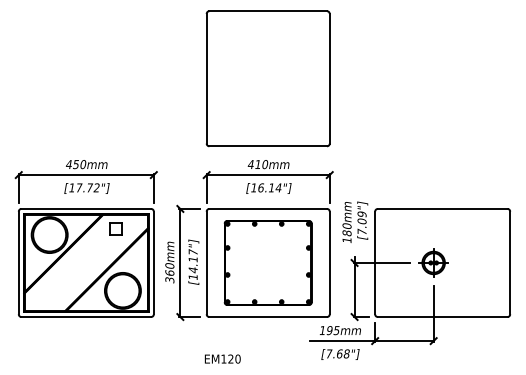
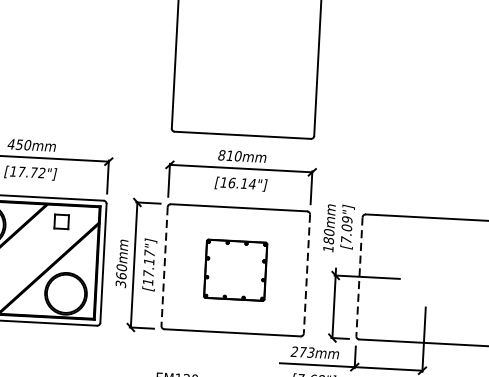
text: (250, 164) -> (221, 155), 410mm -> 810mm
part: (267, 262) -> (234, 269), size x0.6
part: (433, 262) -> (427, 279), removed
line: (206, 263) -> (164, 267), solid -> dashed
line: (329, 263) -> (306, 274), solid -> dashed
line: (375, 263) -> (359, 277), solid -> dashed
text: (192, 269) -> (147, 273), [14.17"] -> [17.17"]
text: (329, 330) -> (302, 352), 195mm -> 273mm

